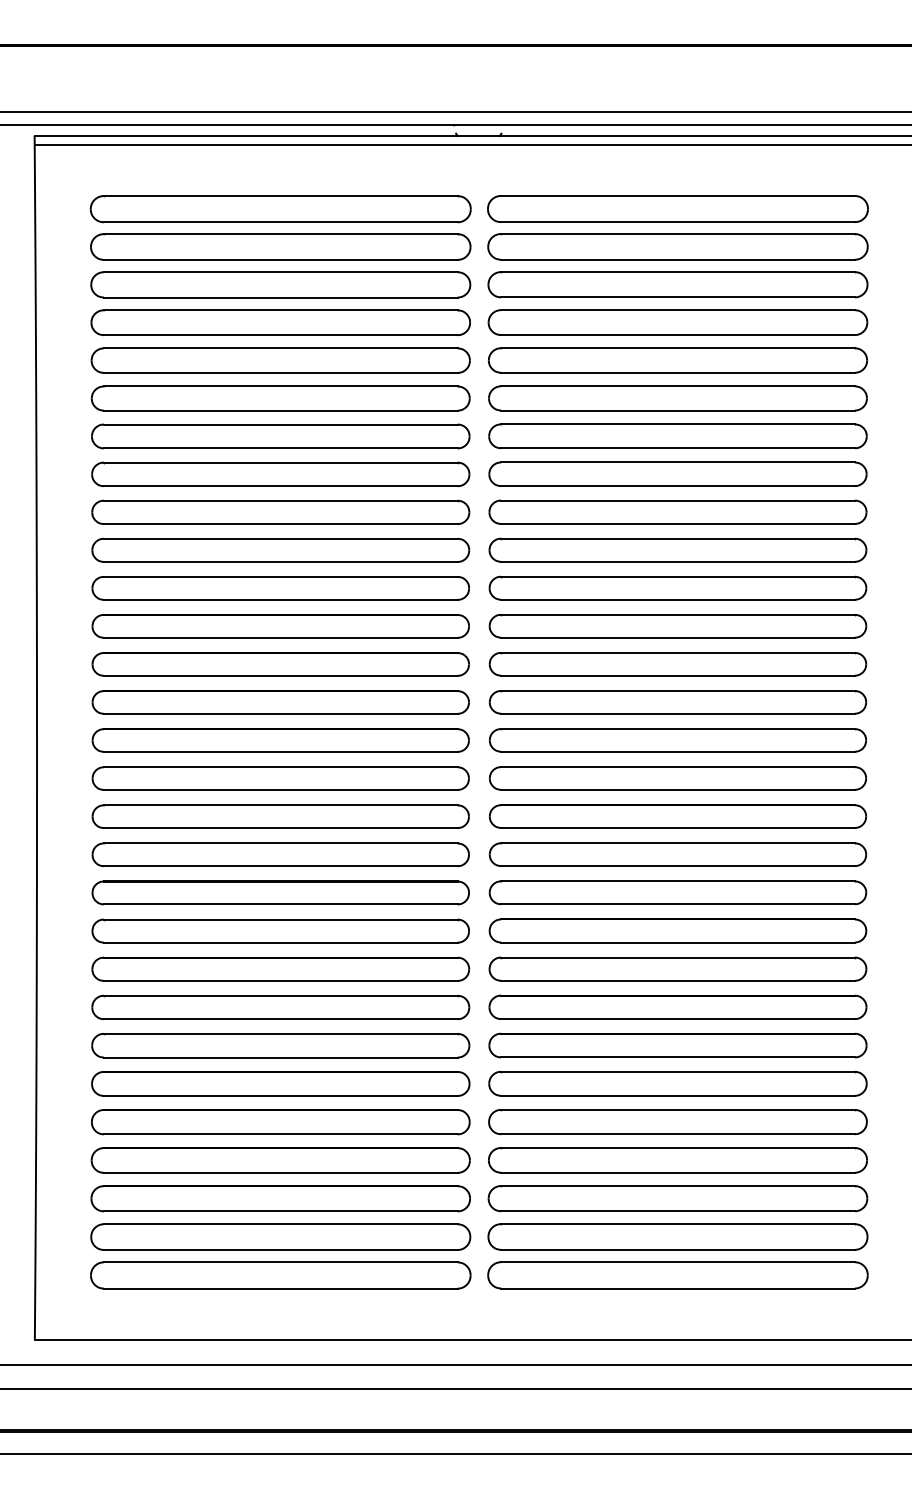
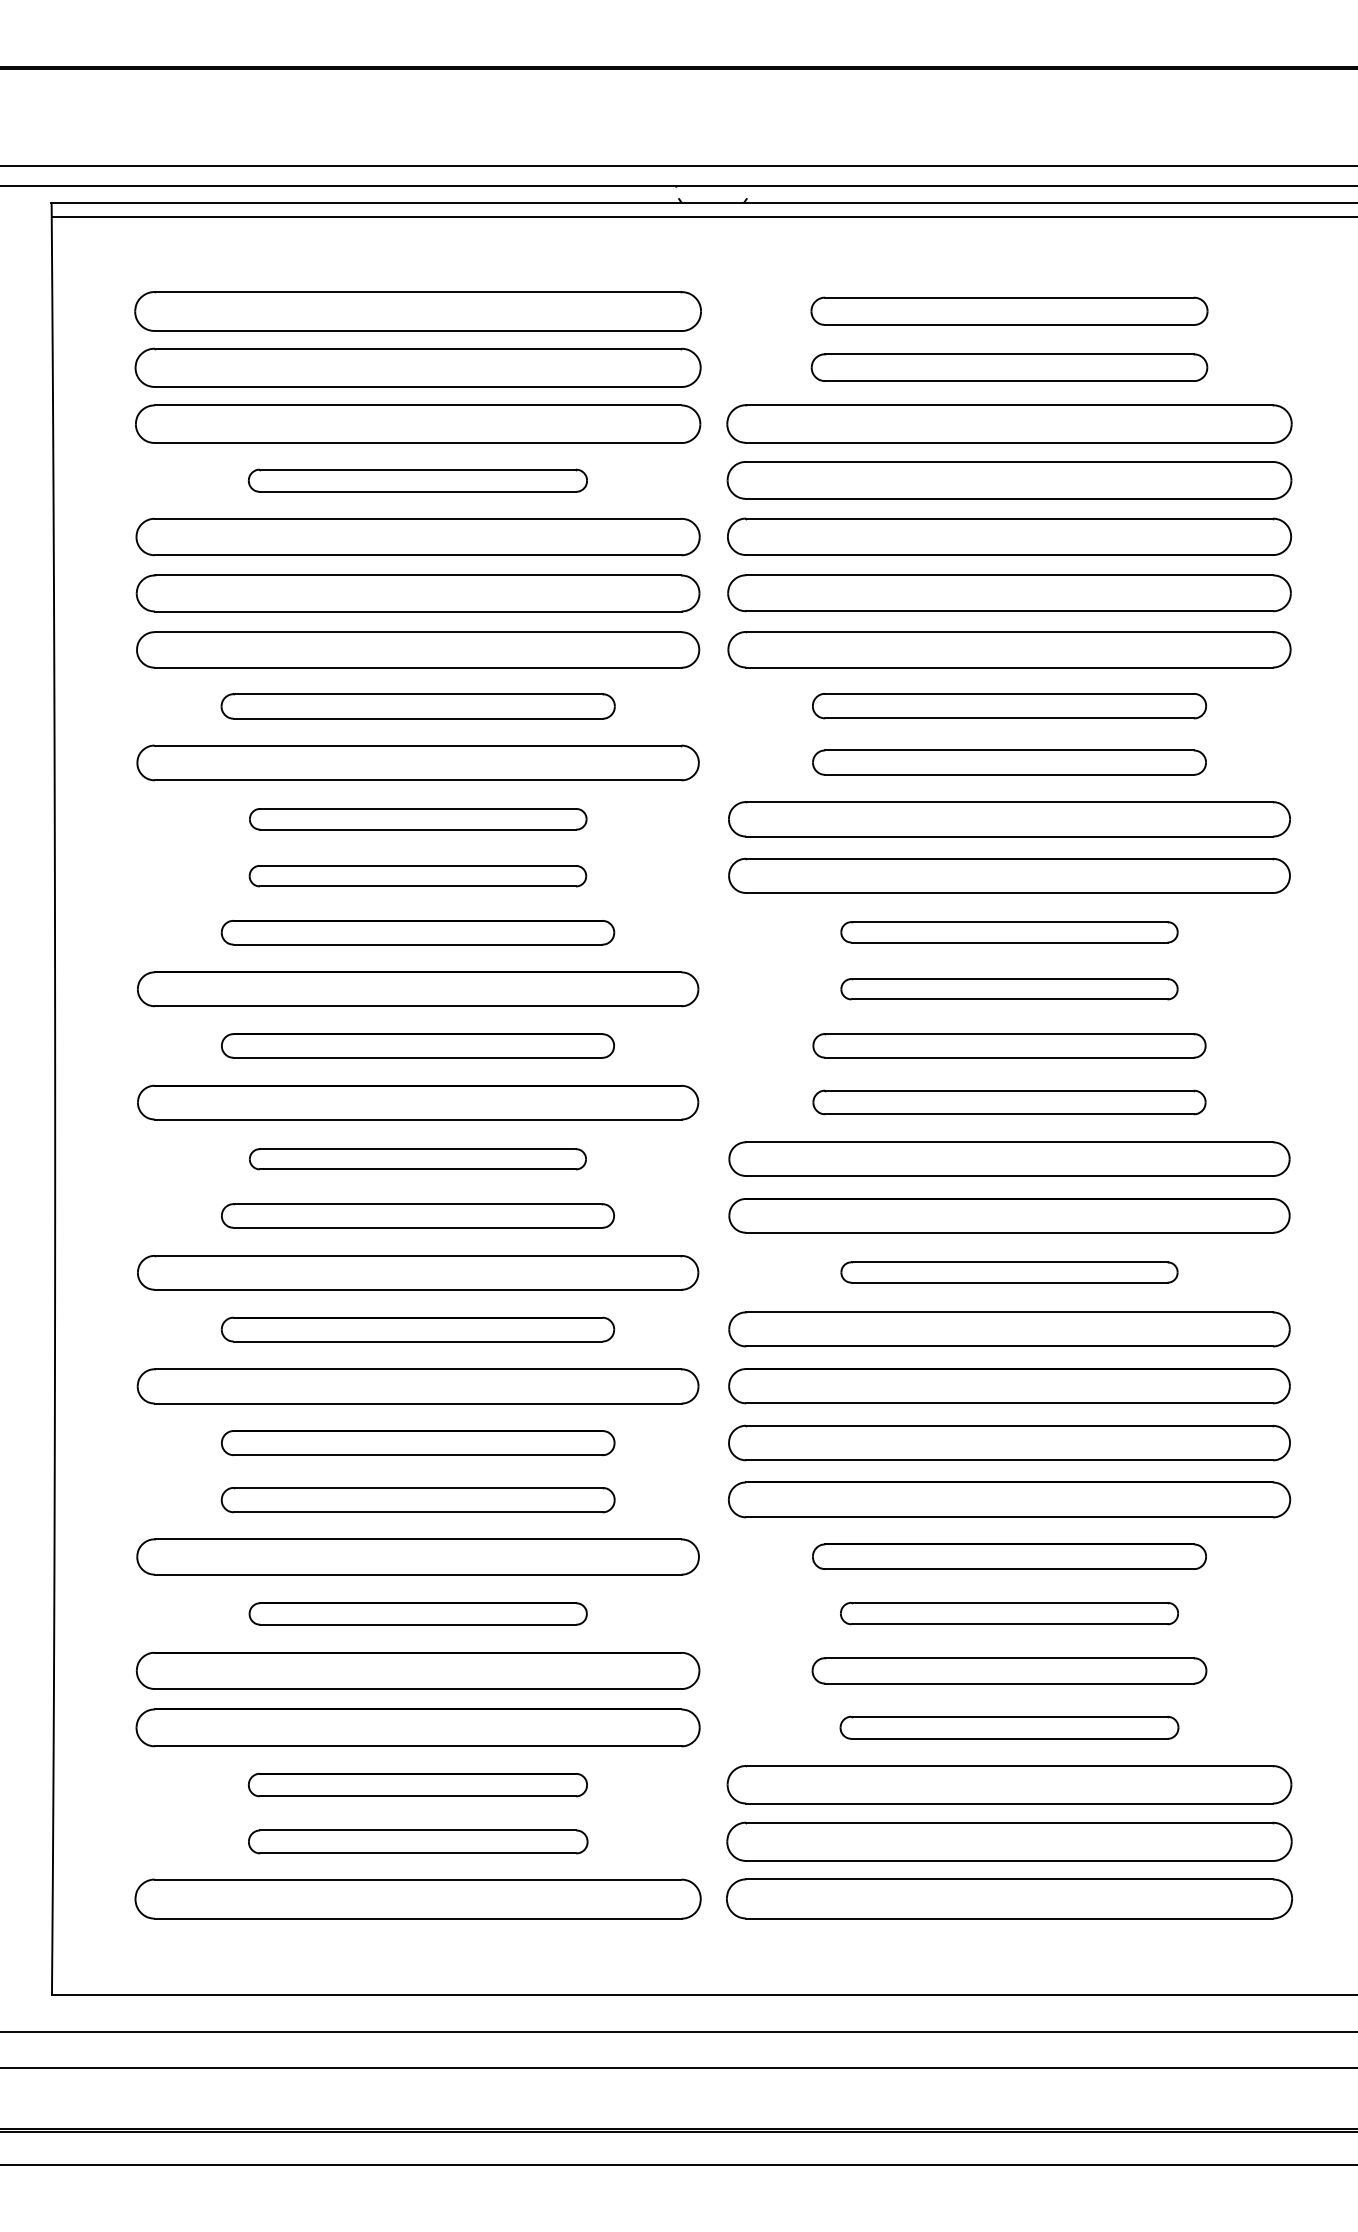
part: (677, 208) -> (1008, 310), size x0.7
part: (677, 246) -> (1008, 367), size x0.7
part: (280, 322) -> (417, 480), size x0.6
part: (677, 473) -> (1008, 705), size x0.7
part: (280, 474) -> (417, 706), size x0.7
part: (677, 511) -> (1008, 761), size x0.7
part: (280, 549) -> (417, 818), size x0.6
part: (280, 588) -> (417, 876), size x0.6
part: (677, 625) -> (1008, 931), size x0.6
part: (280, 626) -> (417, 932), size x0.7
part: (677, 664) -> (1008, 989), size x0.6
part: (280, 702) -> (417, 1046), size x0.7
part: (677, 702) -> (1008, 1046), size x0.7
part: (677, 740) -> (1008, 1102), size x0.7
part: (280, 778) -> (417, 1159), size x0.6
part: (280, 816) -> (417, 1215), size x0.7
part: (677, 854) -> (1008, 1272), size x0.6
part: (280, 892) -> (417, 1328), size x0.7
part: (280, 968) -> (417, 1442), size x0.7
part: (280, 1007) -> (417, 1500), size x0.7
part: (677, 1045) -> (1008, 1556), size x0.7
part: (280, 1083) -> (417, 1613), size x0.6
part: (677, 1083) -> (1008, 1613), size x0.6
part: (677, 1122) -> (1008, 1671), size x0.7
part: (677, 1160) -> (1008, 1727), size x0.6
part: (280, 1198) -> (417, 1784), size x0.6
part: (280, 1236) -> (417, 1841), size x0.6

